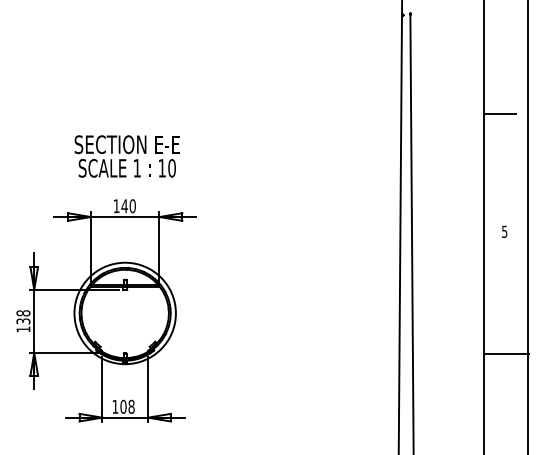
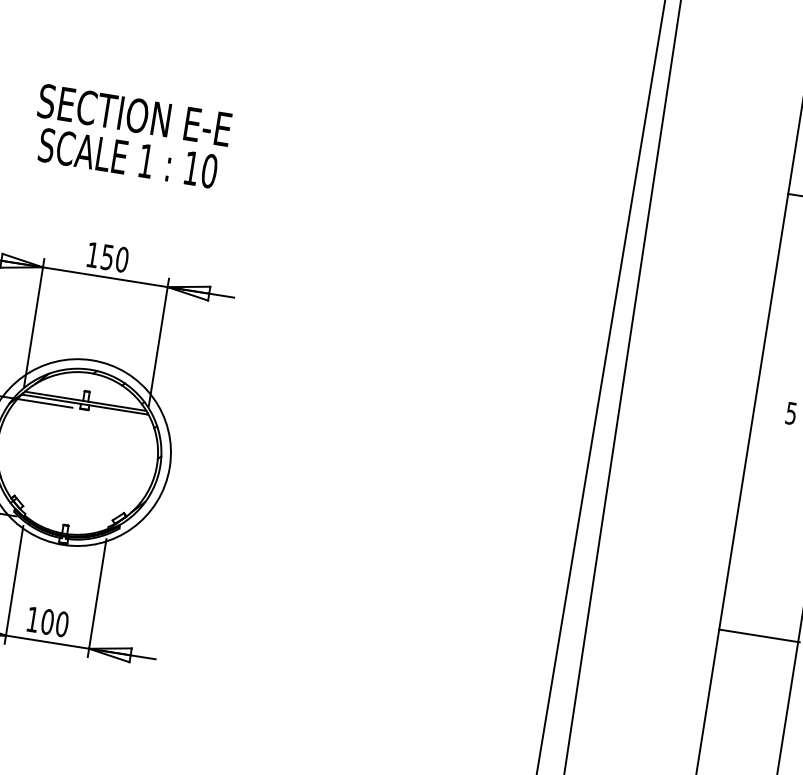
text: (126, 156) -> (130, 136), moved
text: (124, 206) -> (107, 257), 140 -> 150
text: (131, 406) -> (62, 623), 108 -> 100

